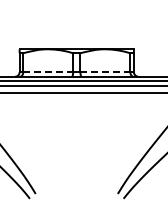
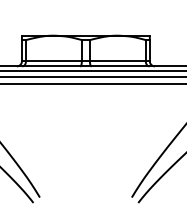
line: (48, 72) -> (54, 61), dashed -> solid
line: (105, 72) -> (118, 61), dashed -> solid

